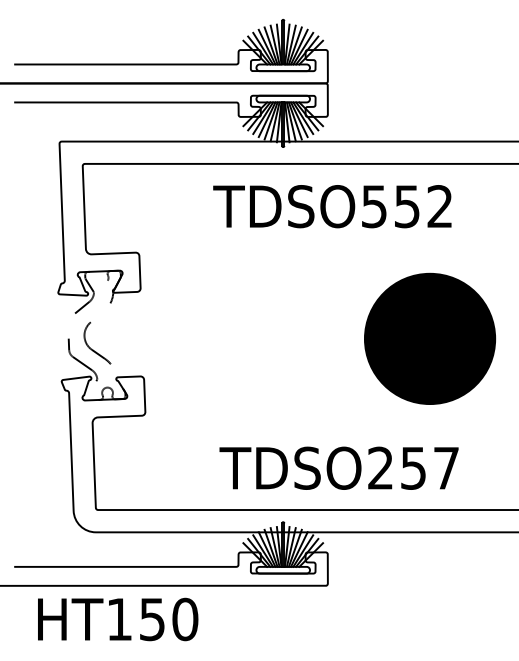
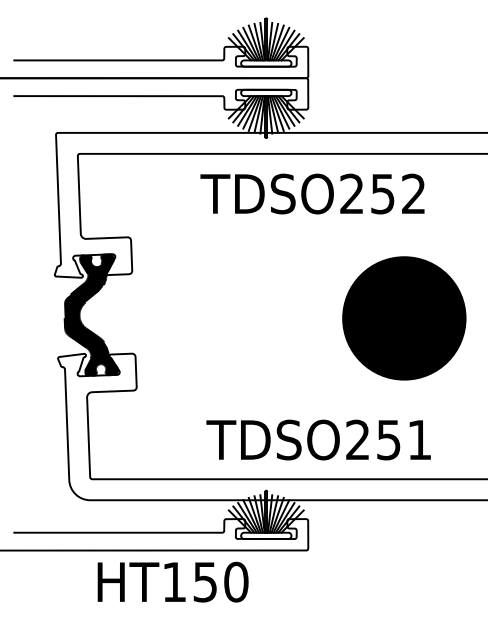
text: (373, 206) -> (351, 193), TDSO552 -> TDSO252
fill: (96, 335) -> (90, 315), added
text: (446, 468) -> (419, 440), TDSO257 -> TDSO251
text: (118, 619) -> (173, 582), moved

